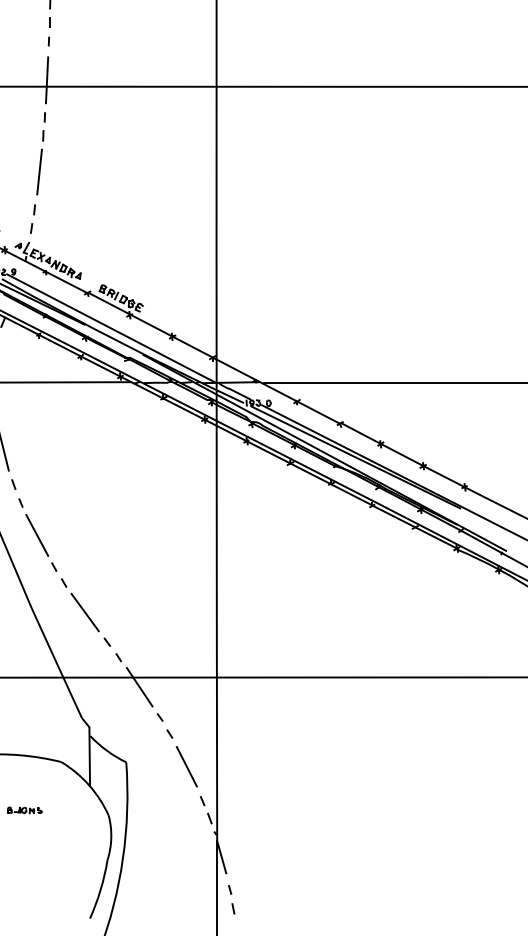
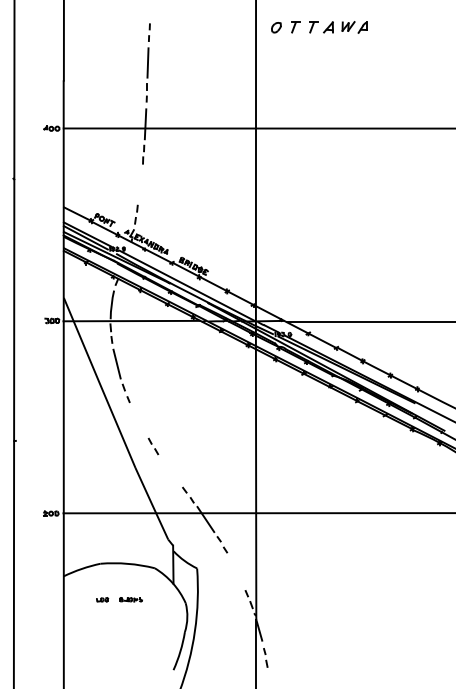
line: (39, 171) -> (140, 183), removed
line: (37, 535) -> (139, 420), removed
line: (85, 611) -> (170, 470), removed
line: (186, 767) -> (236, 571), removed

